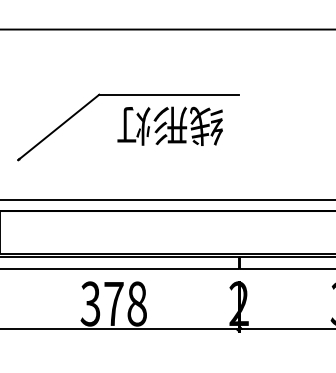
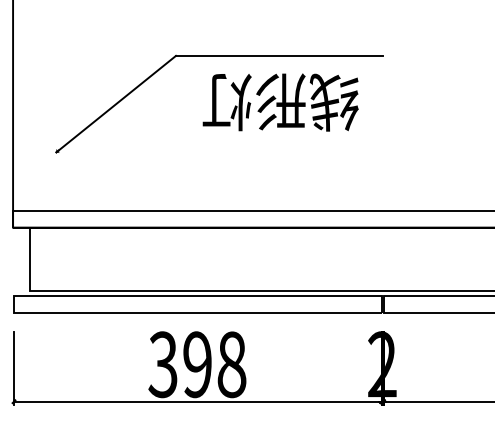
text: (113, 303) -> (196, 364), 378 -> 398

